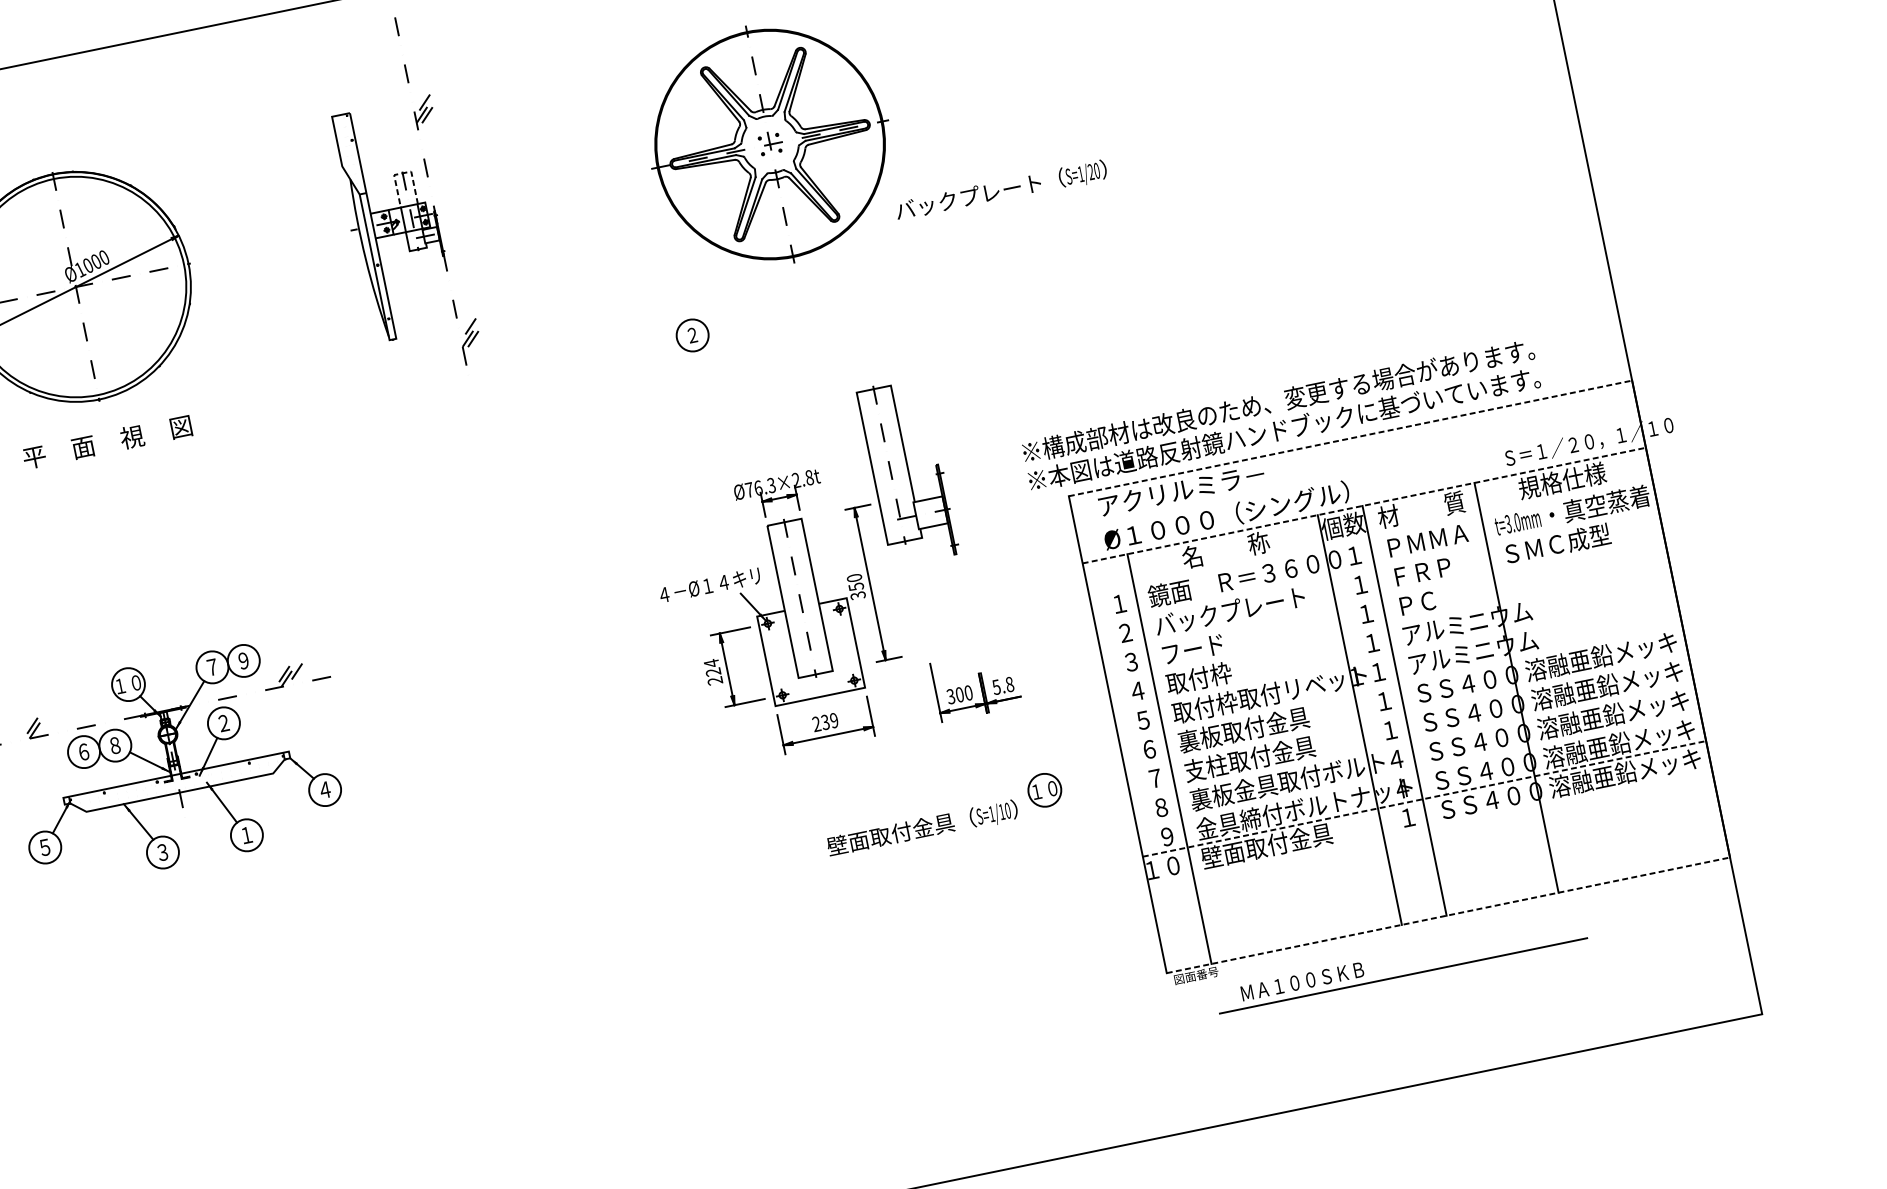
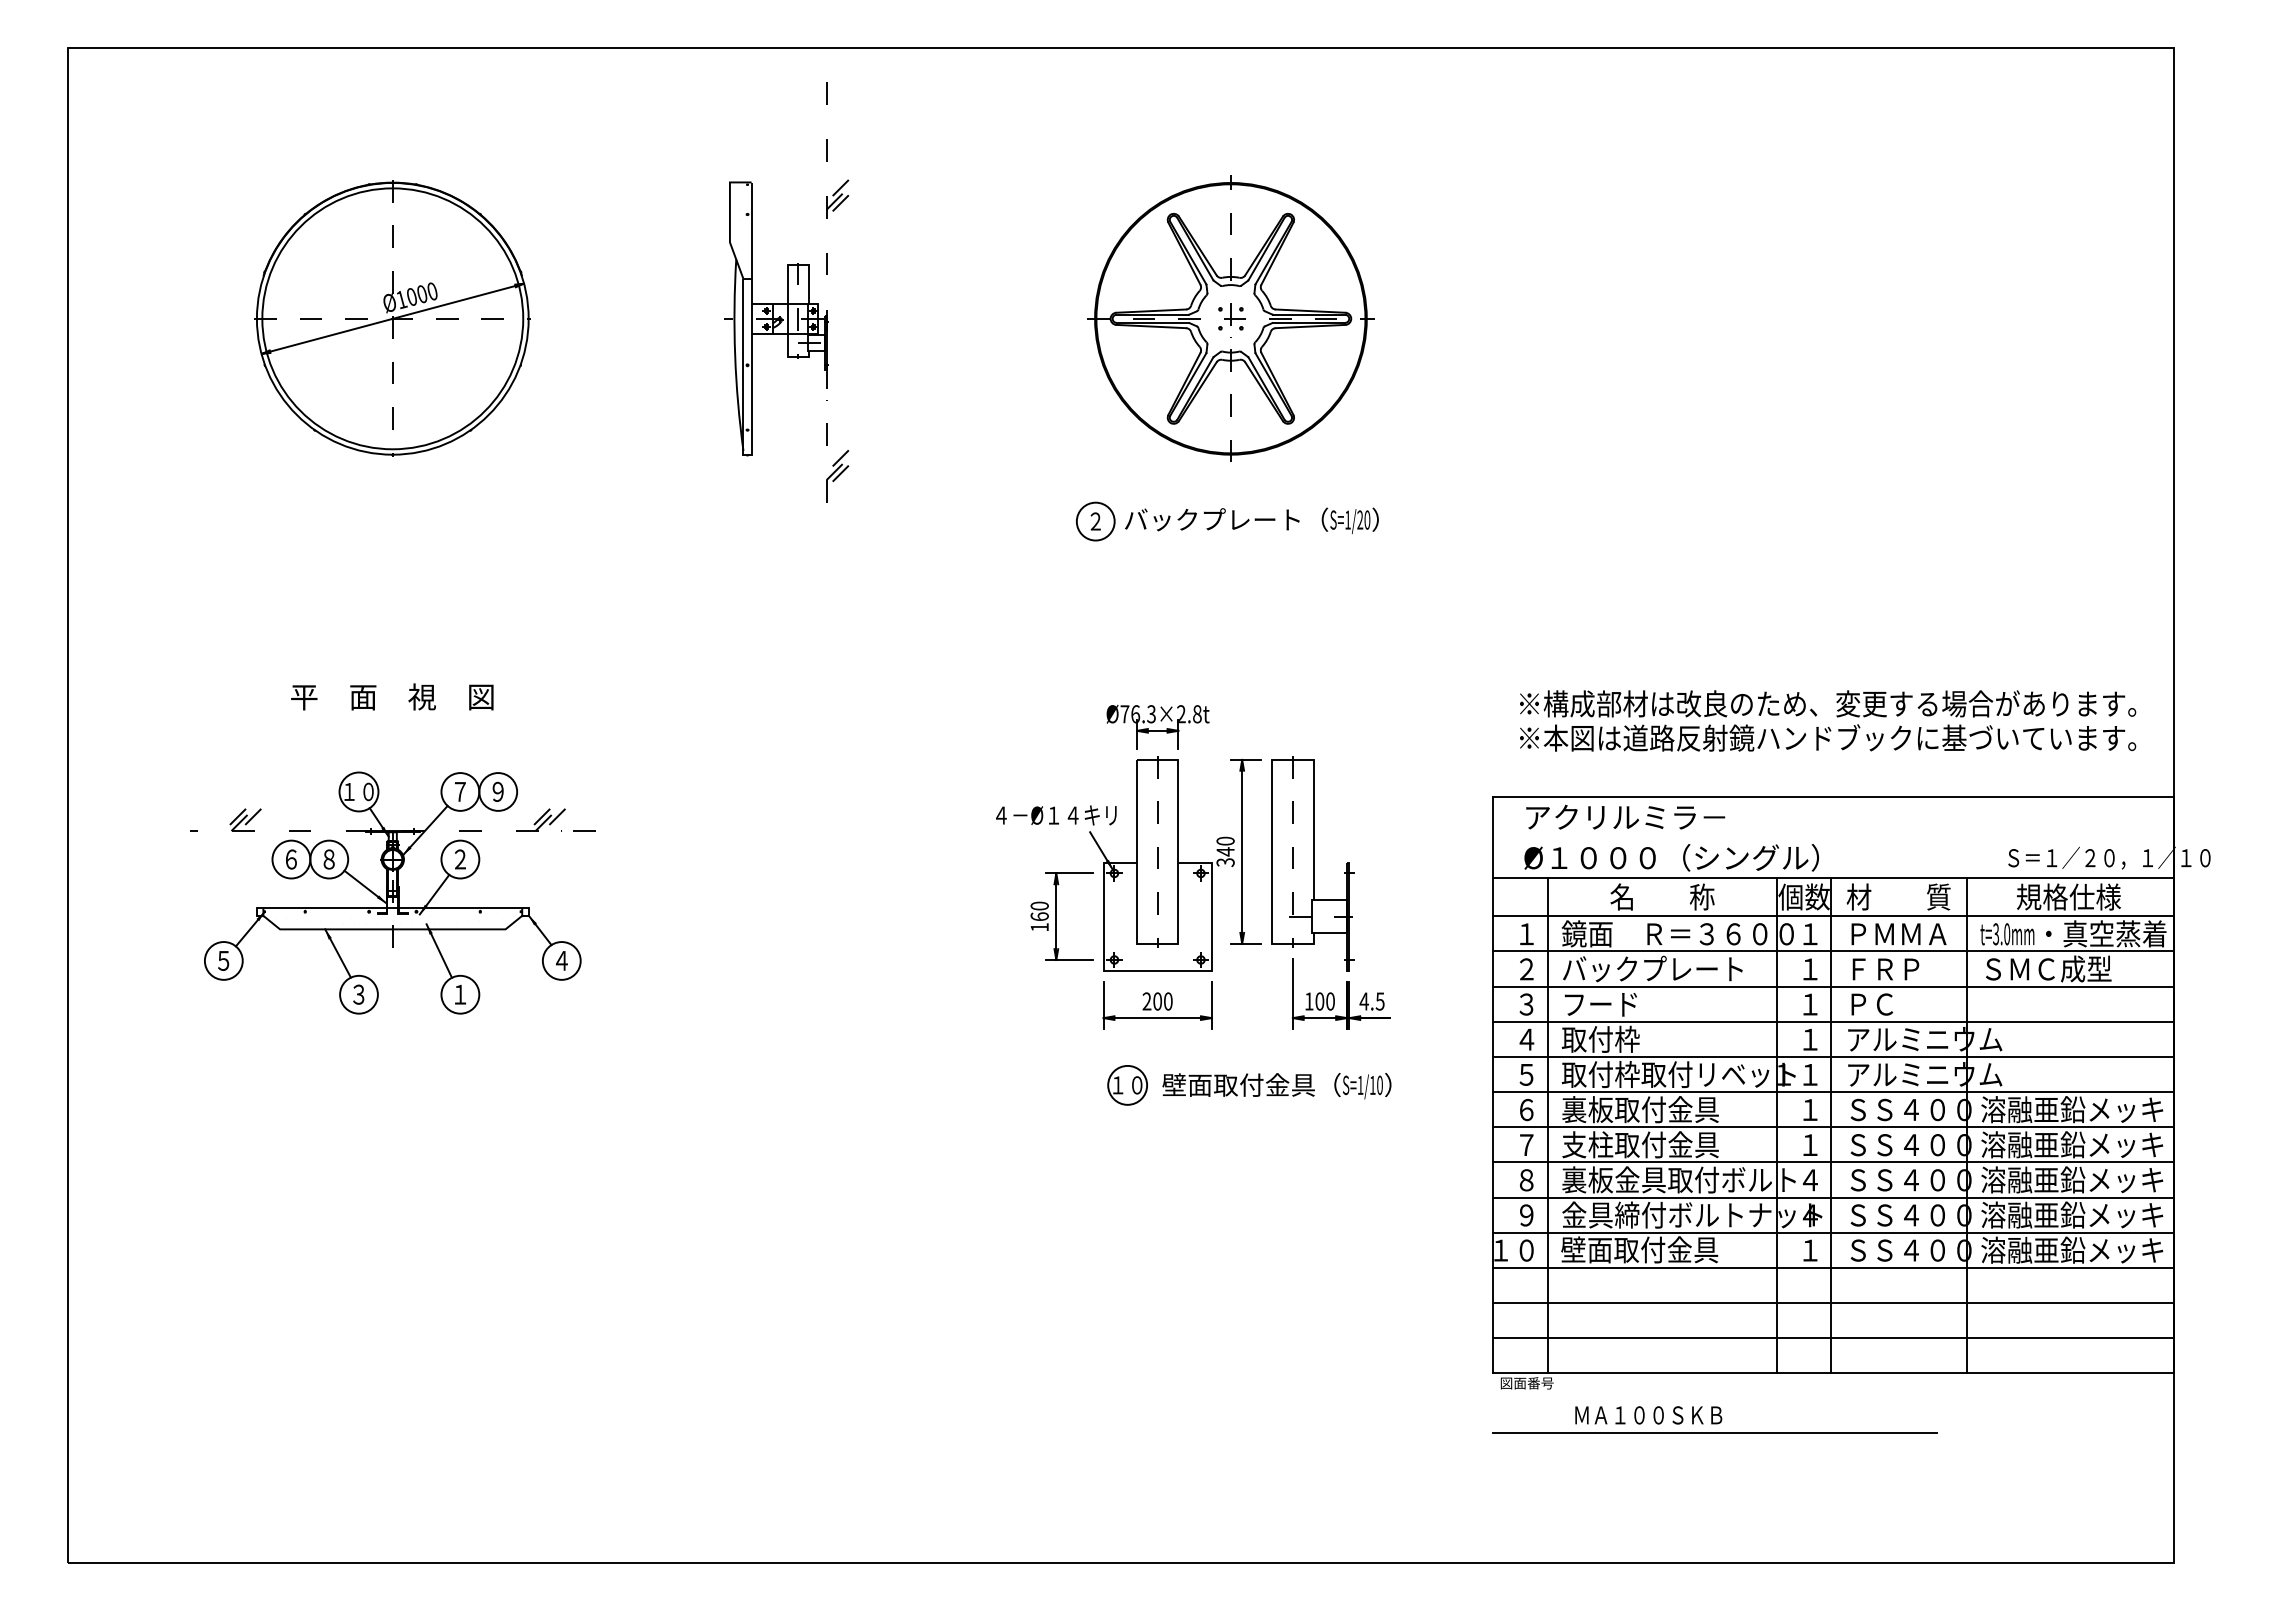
line: (401, 173) -> (797, 264), dashed -> solid
text: (1001, 190) -> (1251, 520), moved
text: (1281, 414) -> (1828, 720), moved
line: (1351, 438) -> (1834, 797), dashed -> solid
text: (107, 441) -> (392, 696), moved
part: (907, 471) -> (1312, 863), moved
line: (1365, 505) -> (1834, 878), dashed -> solid
line: (1370, 537) -> (1833, 916), added
line: (1376, 566) -> (1833, 951), added
text: (856, 586) -> (1225, 851), 350 -> 340
line: (1382, 595) -> (1833, 986), added
line: (1388, 624) -> (1833, 1021), added
line: (1394, 653) -> (1833, 1056), added
text: (713, 672) -> (1039, 916), 224 -> 160
line: (1400, 682) -> (1833, 1092), added
text: (1002, 686) -> (1371, 1001), 5.8 -> 4.5
text: (950, 696) -> (1308, 1001), 300 -> 100
line: (1406, 711) -> (1833, 1127), added
text: (829, 721) -> (1162, 1001), 239 -> 200
line: (43, 725) -> (250, 819), added
line: (1412, 740) -> (1833, 1162), added
line: (1418, 769) -> (1833, 1197), added
part: (1044, 790) -> (1127, 1085), moved
line: (1425, 798) -> (1834, 1232), dashed -> solid
line: (1430, 827) -> (1833, 1267), added
text: (922, 829) -> (1276, 1086), moved
line: (1436, 856) -> (1833, 1302), added
line: (1442, 886) -> (1833, 1338), added
line: (1449, 915) -> (1834, 1373), dashed -> solid
line: (1402, 975) -> (1714, 1432), moved

